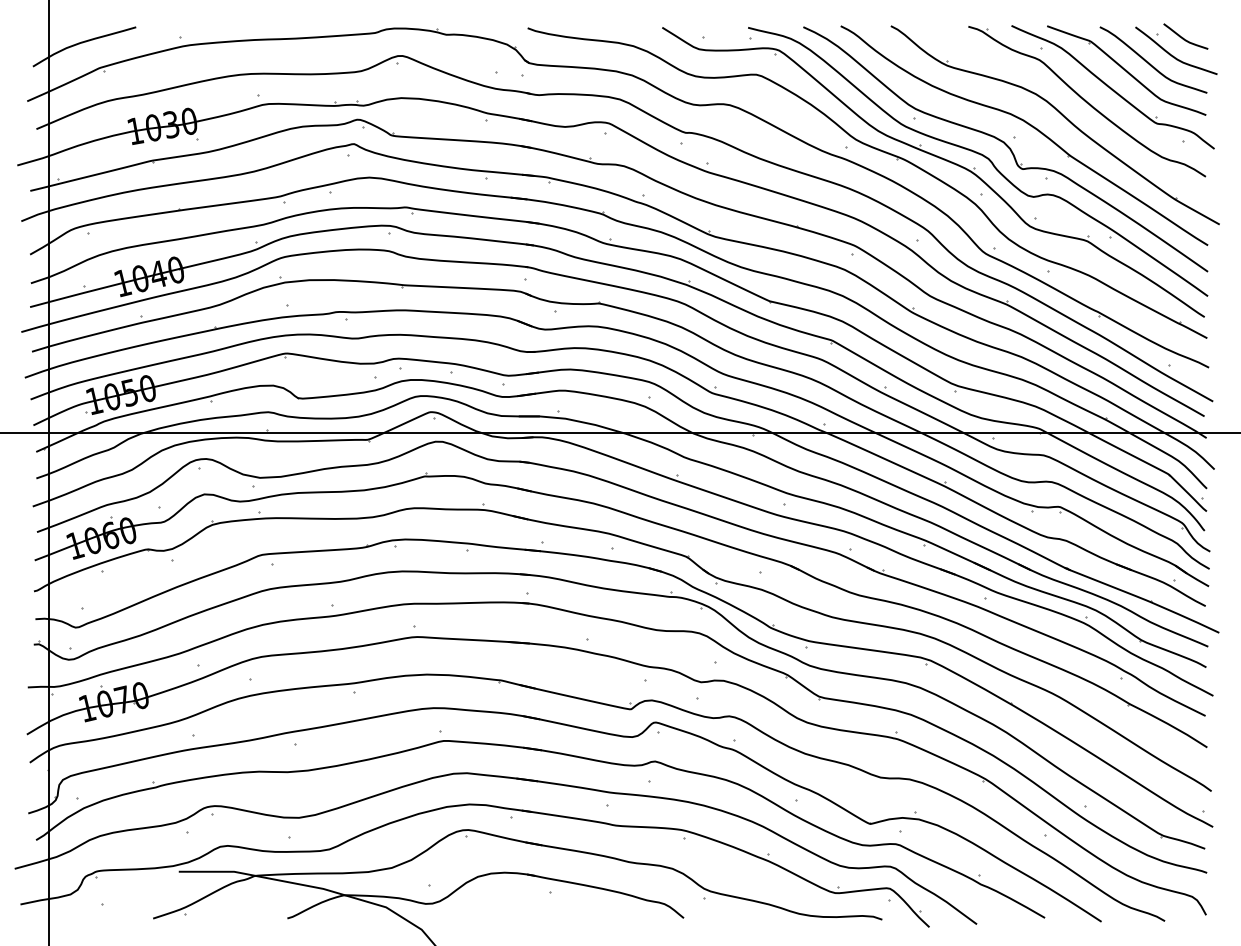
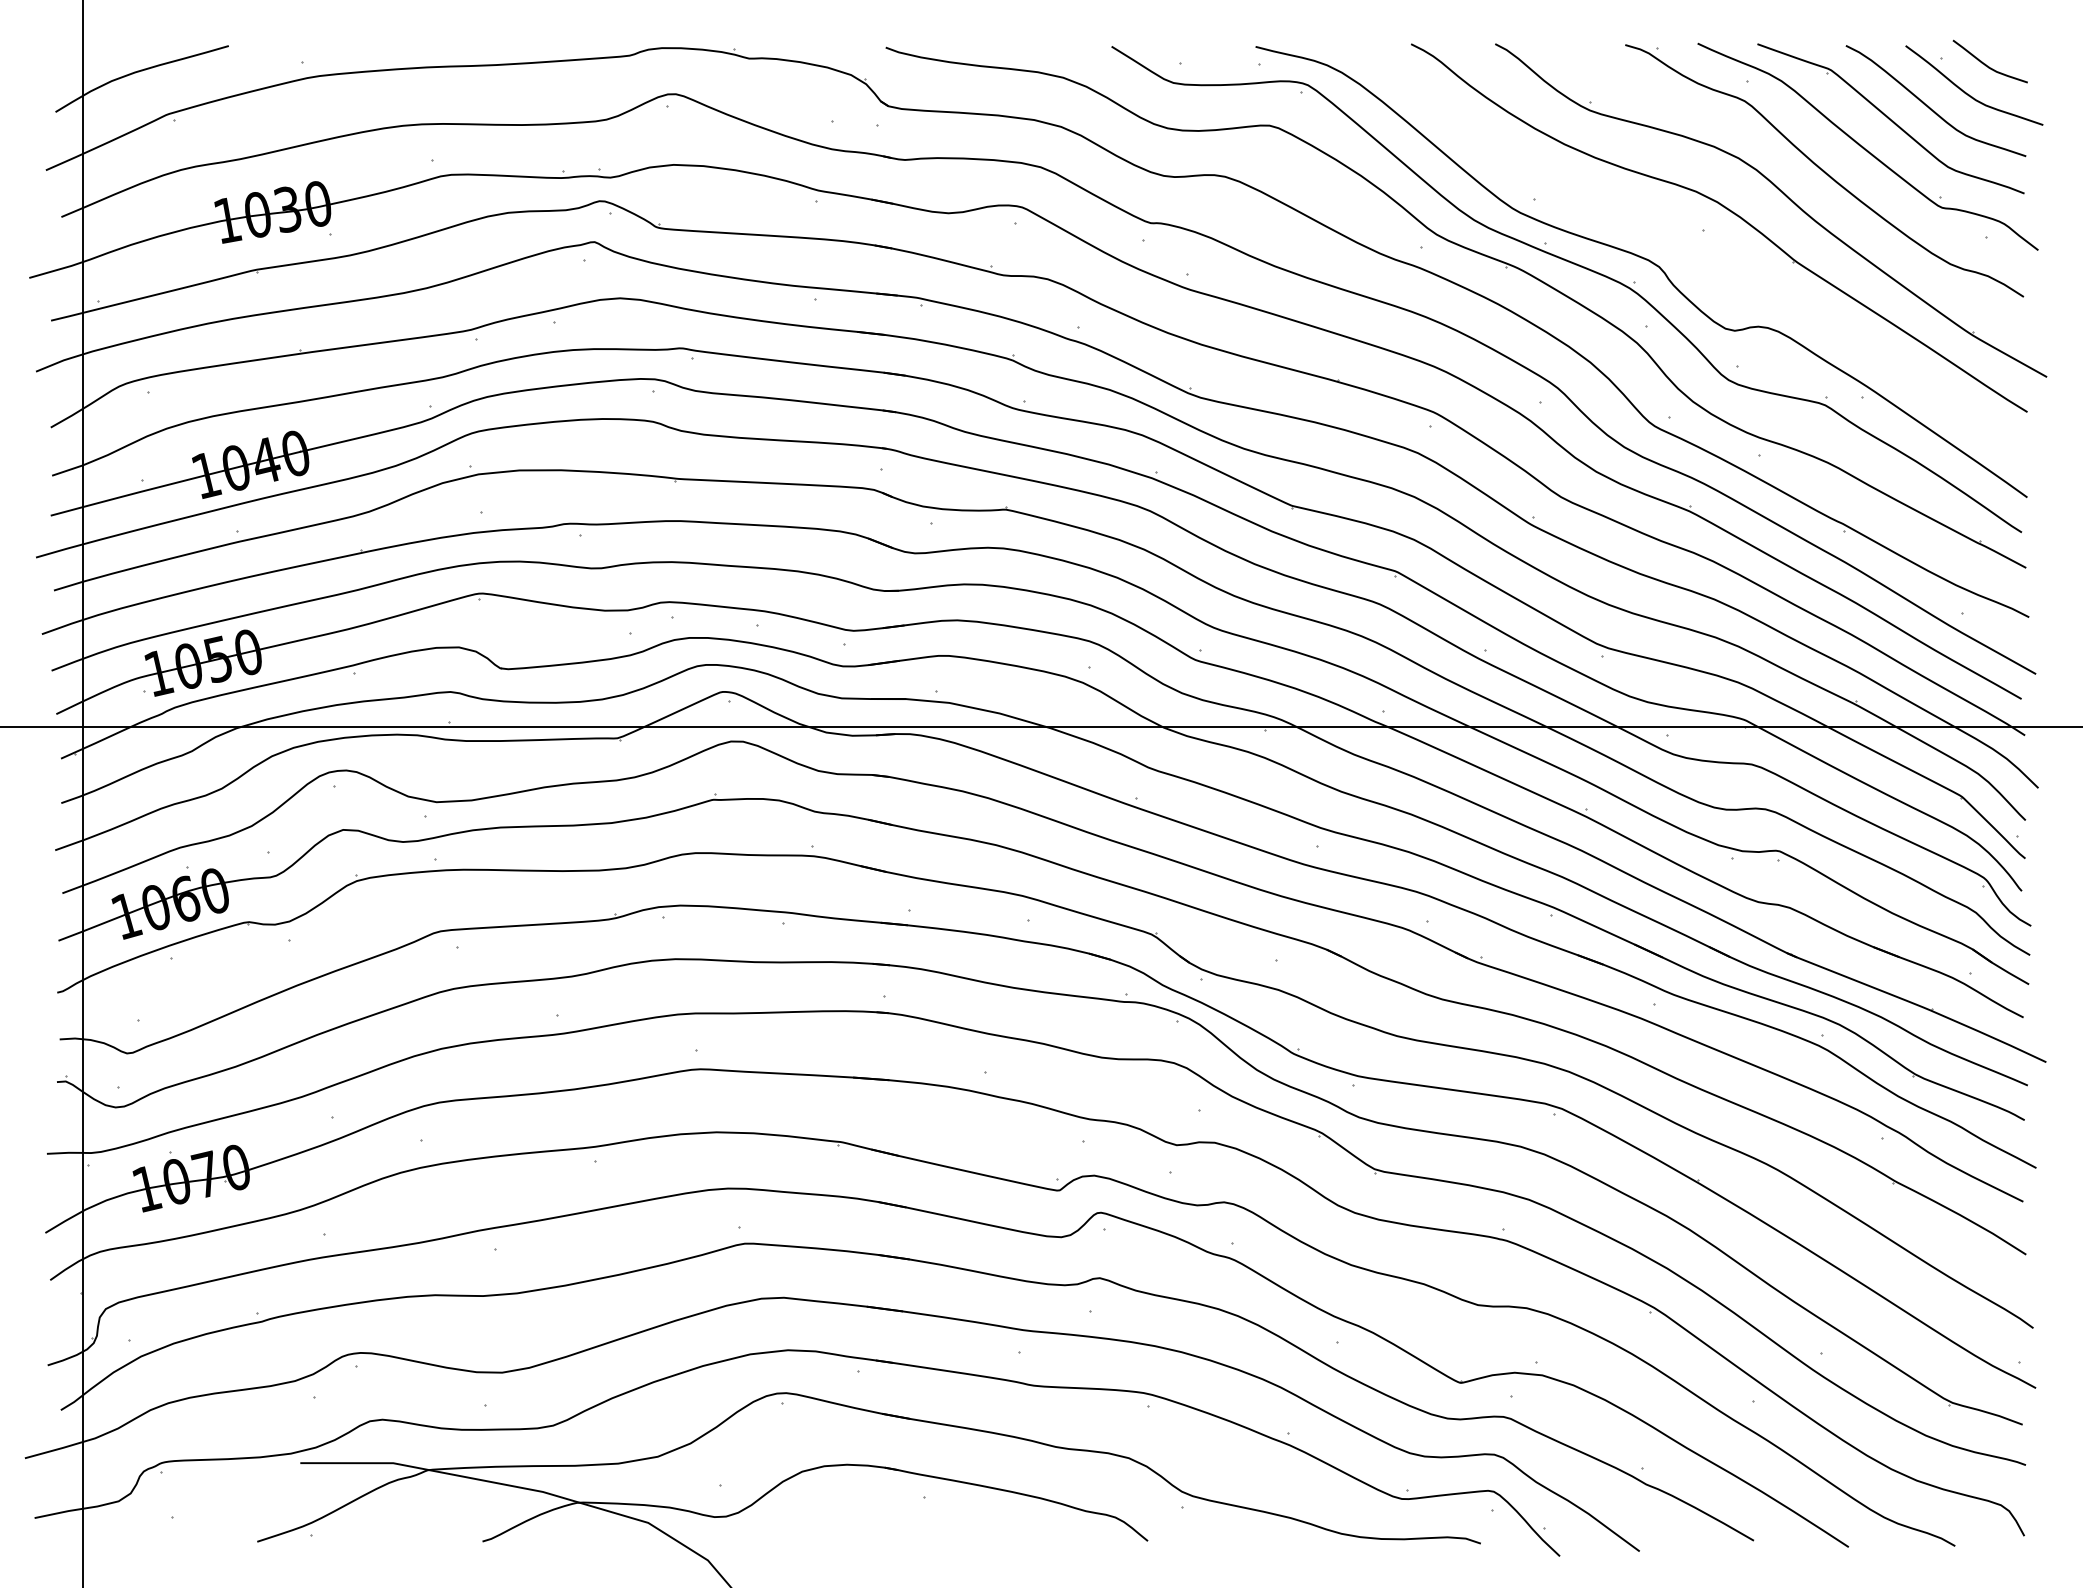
part: (1005, 149) -> (1687, 251), removed

